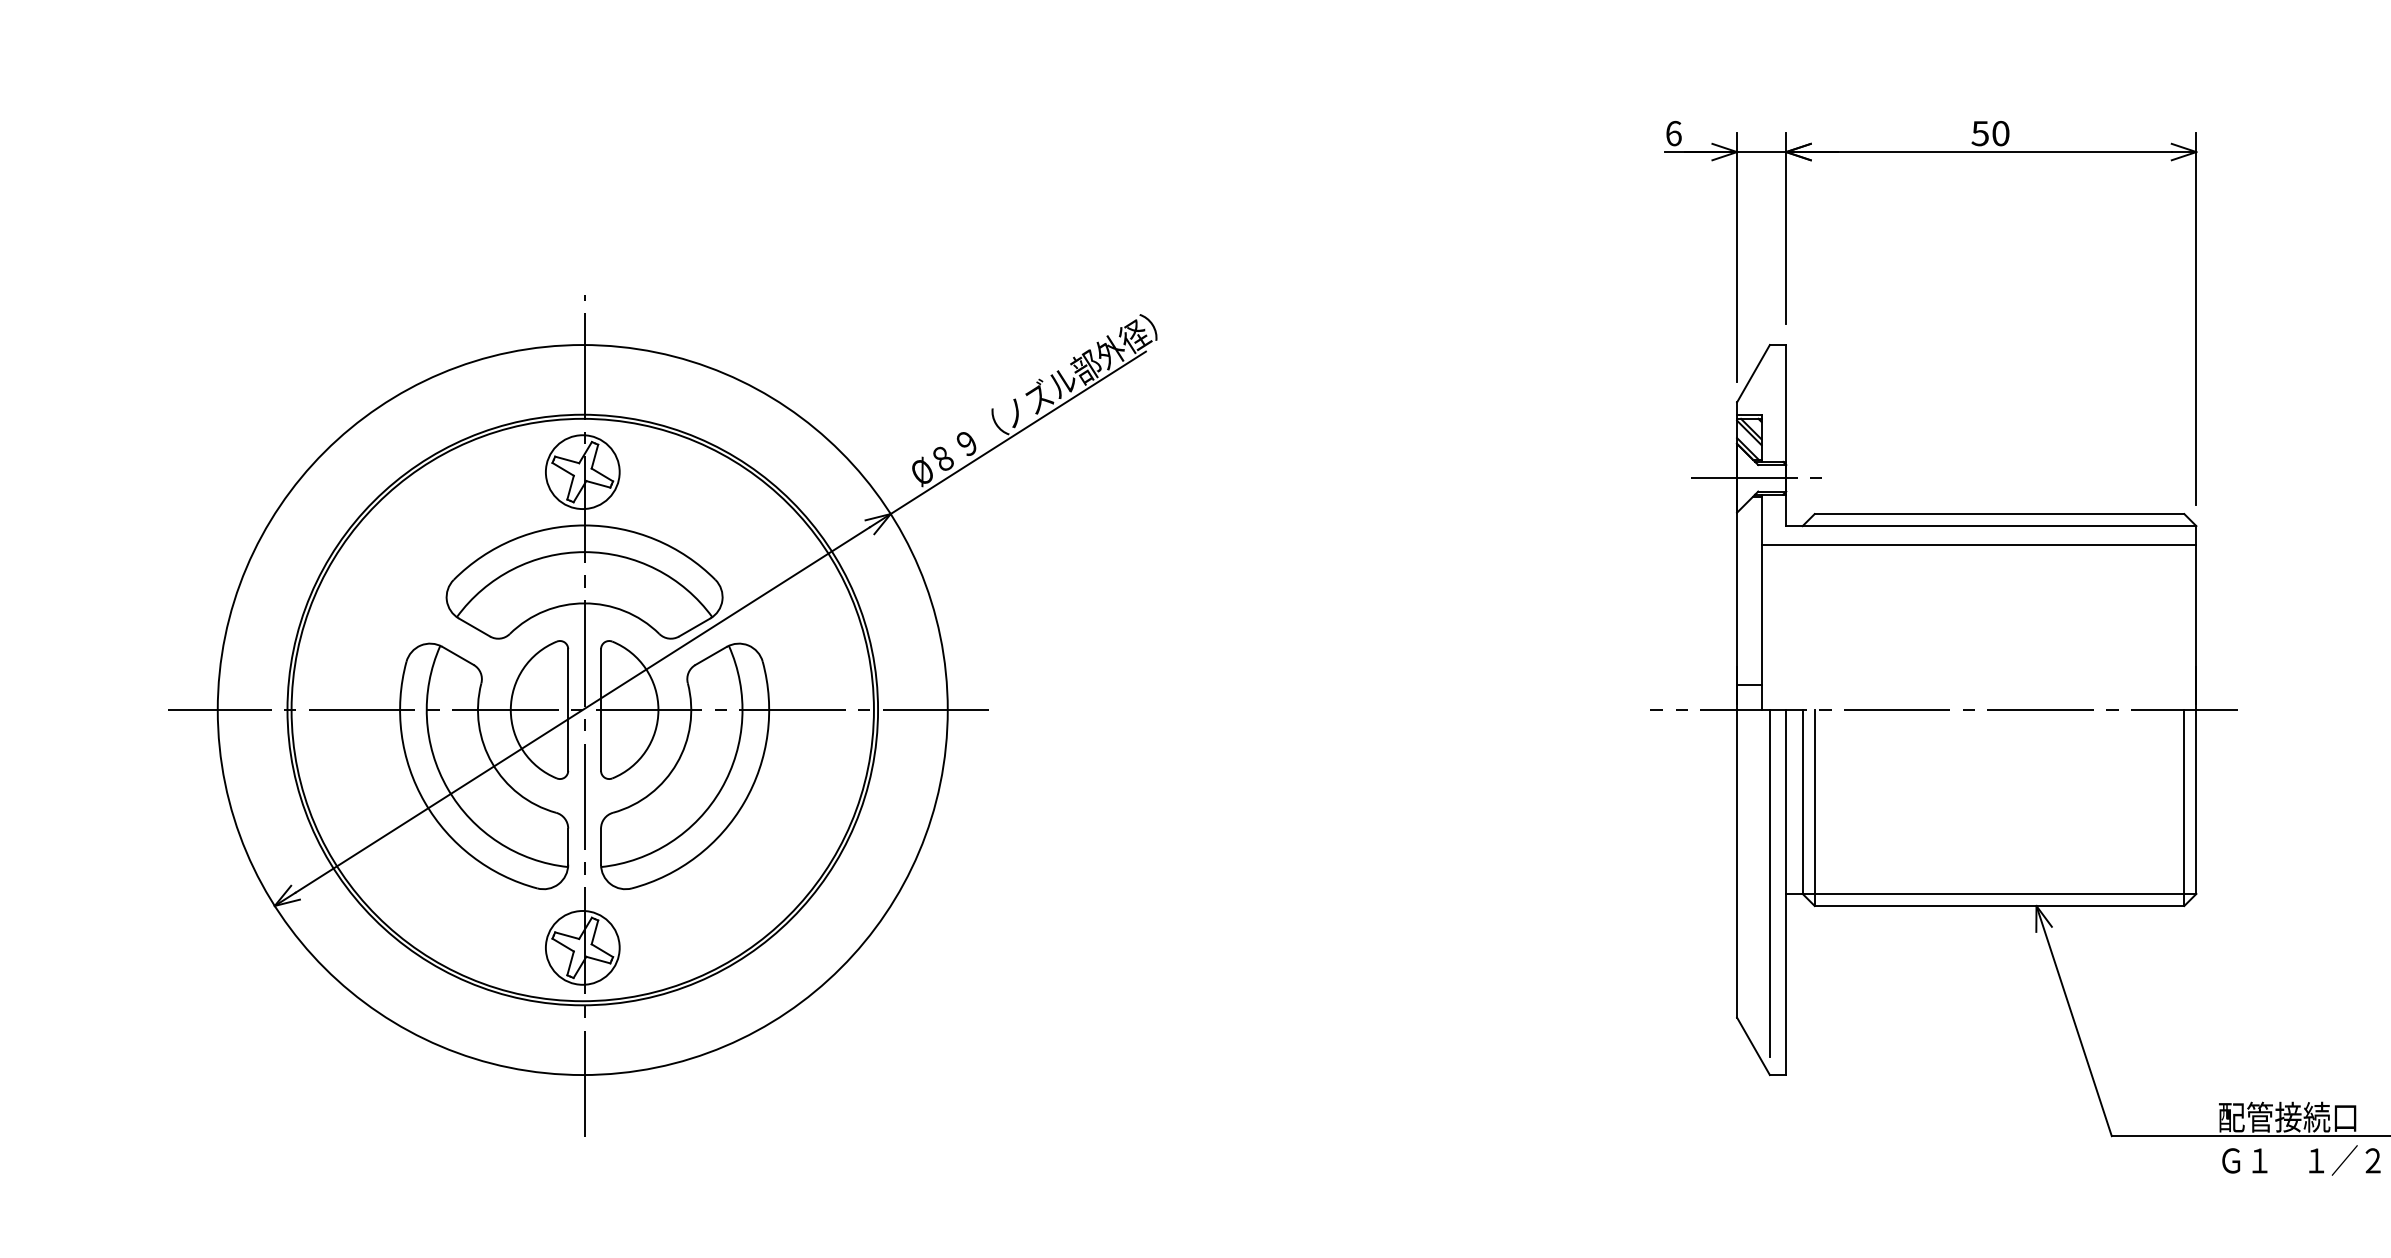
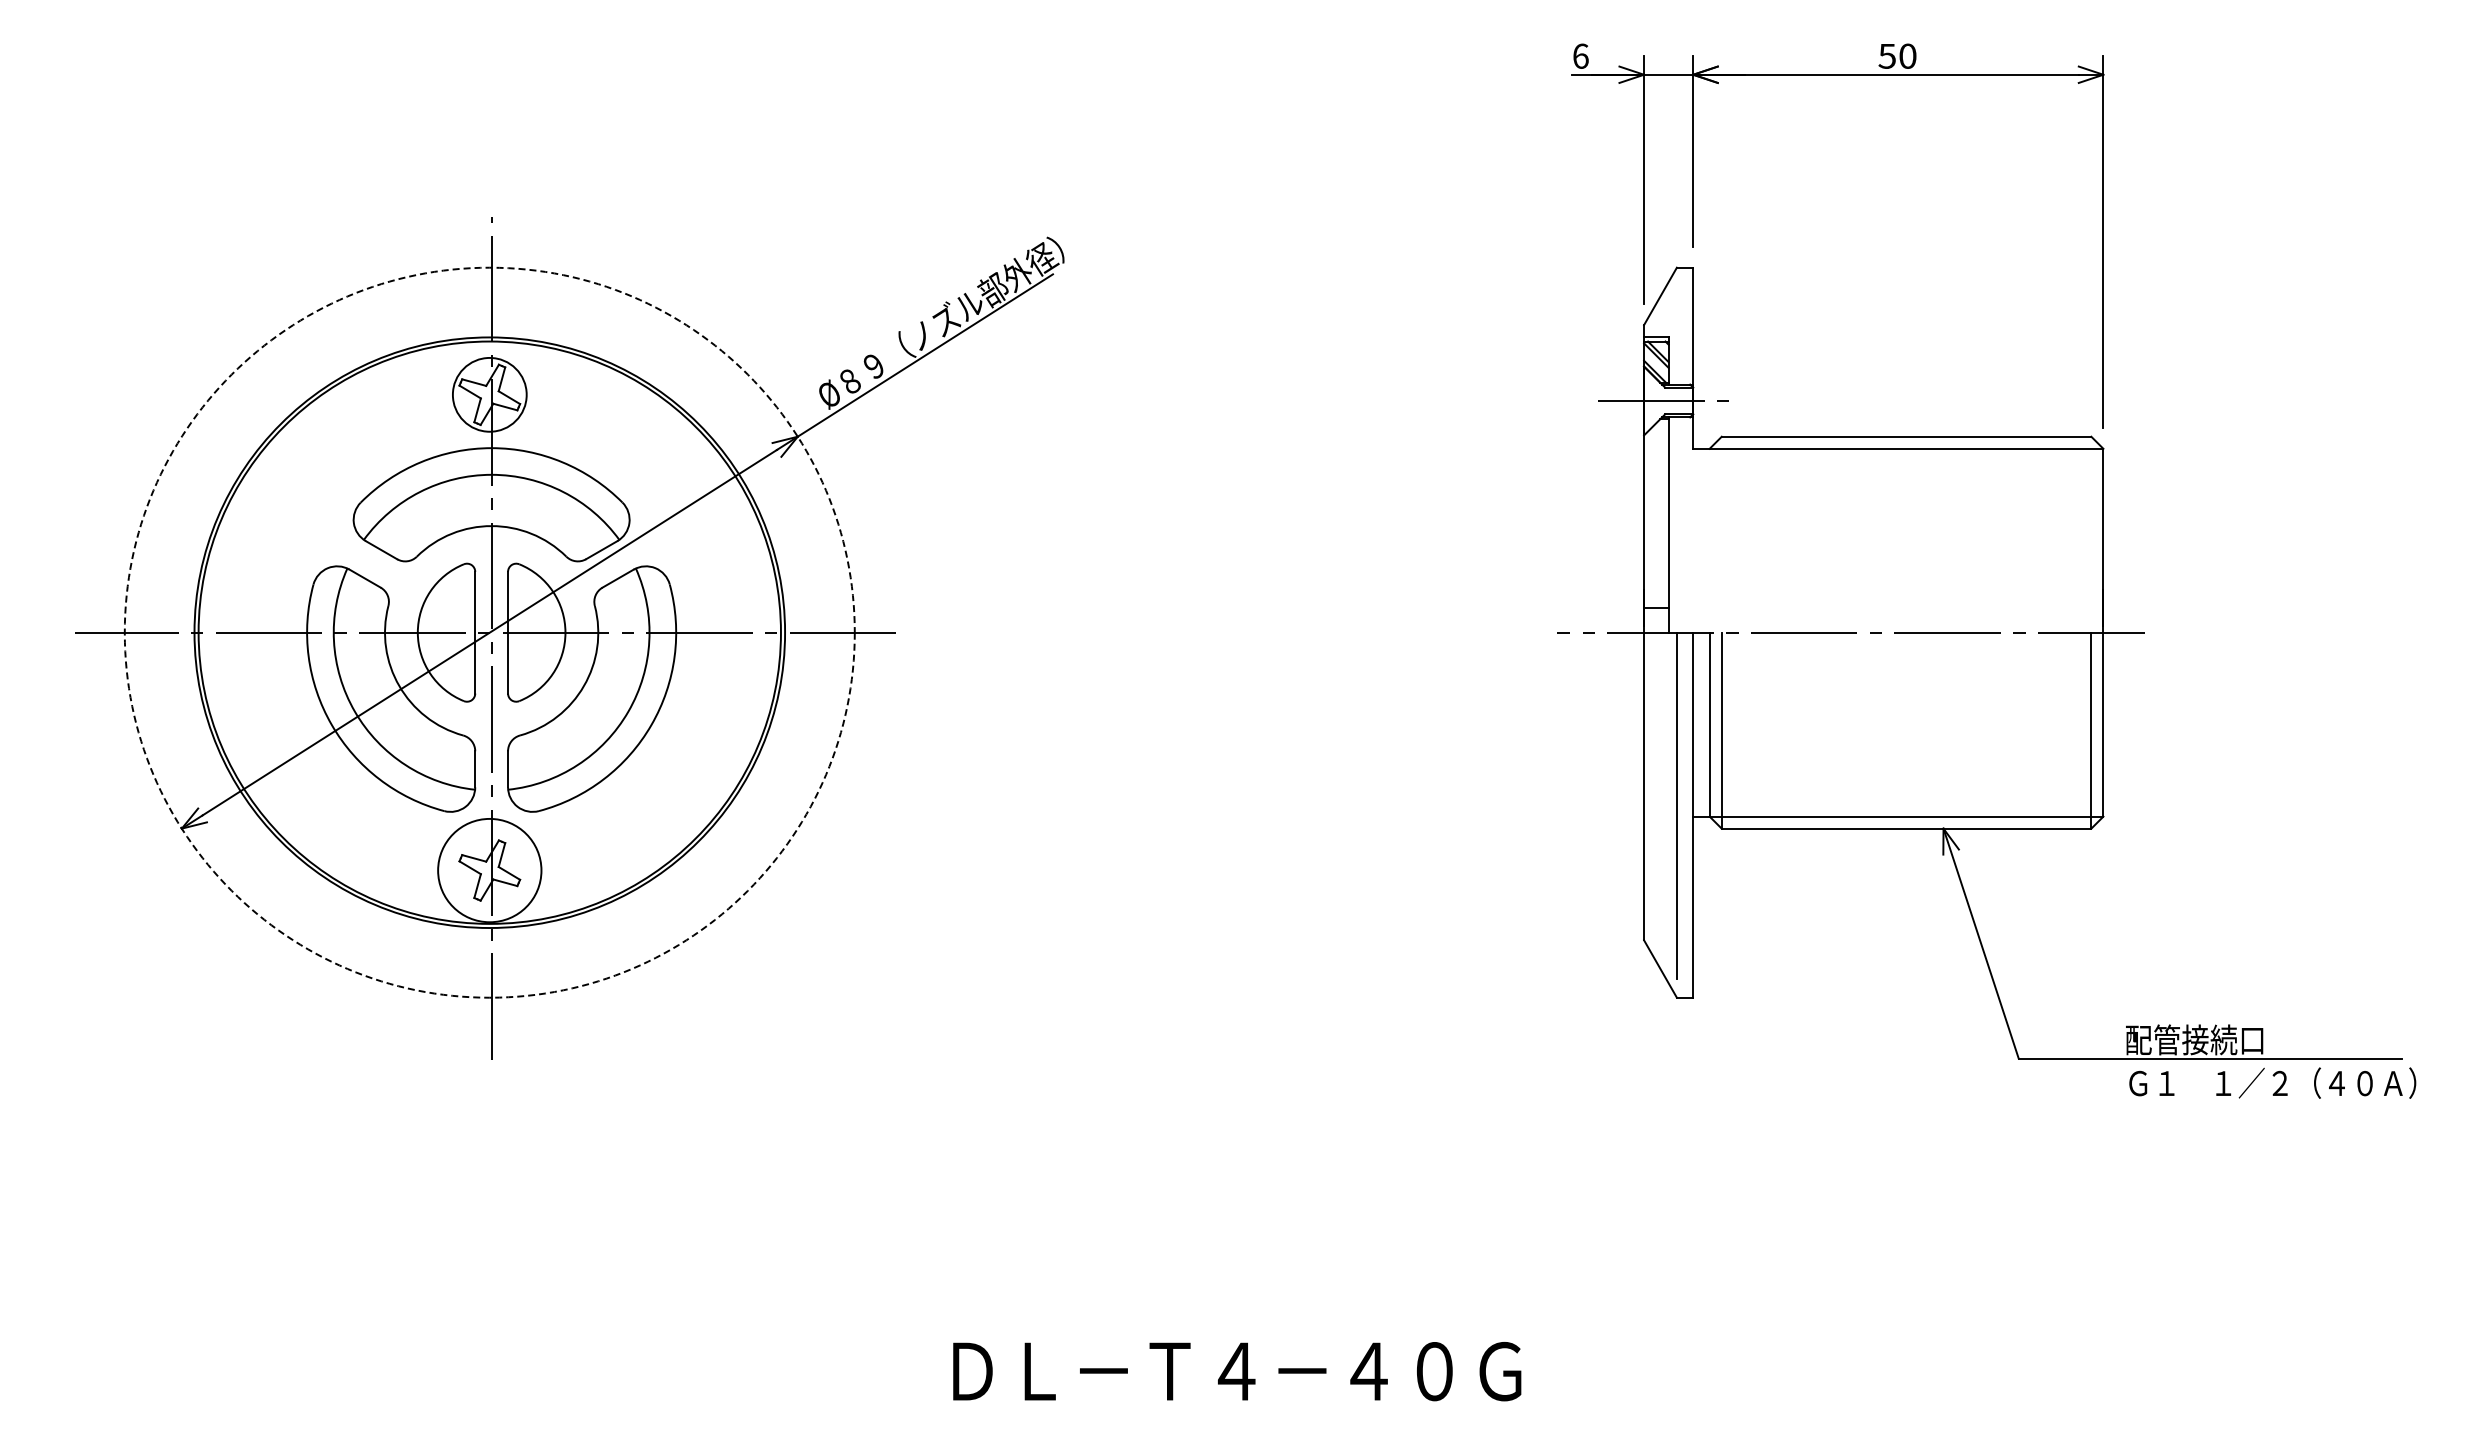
line: (1978, 544) -> (1885, 467), removed
circle: (582, 709) -> (489, 632), solid -> dashed
circle: (582, 947) -> (489, 870), size x1.4

